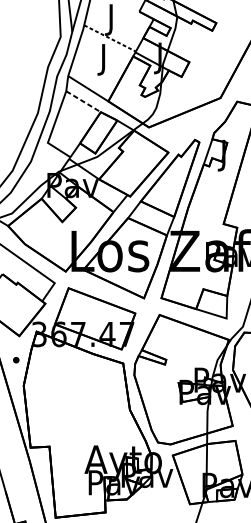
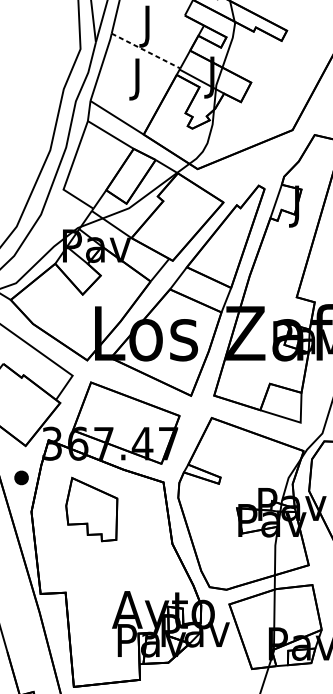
line: (83, 102) -> (110, 135), dashed -> solid
part: (16, 359) -> (21, 477), size x1.67
part: (68, 383) -> (91, 509), added

